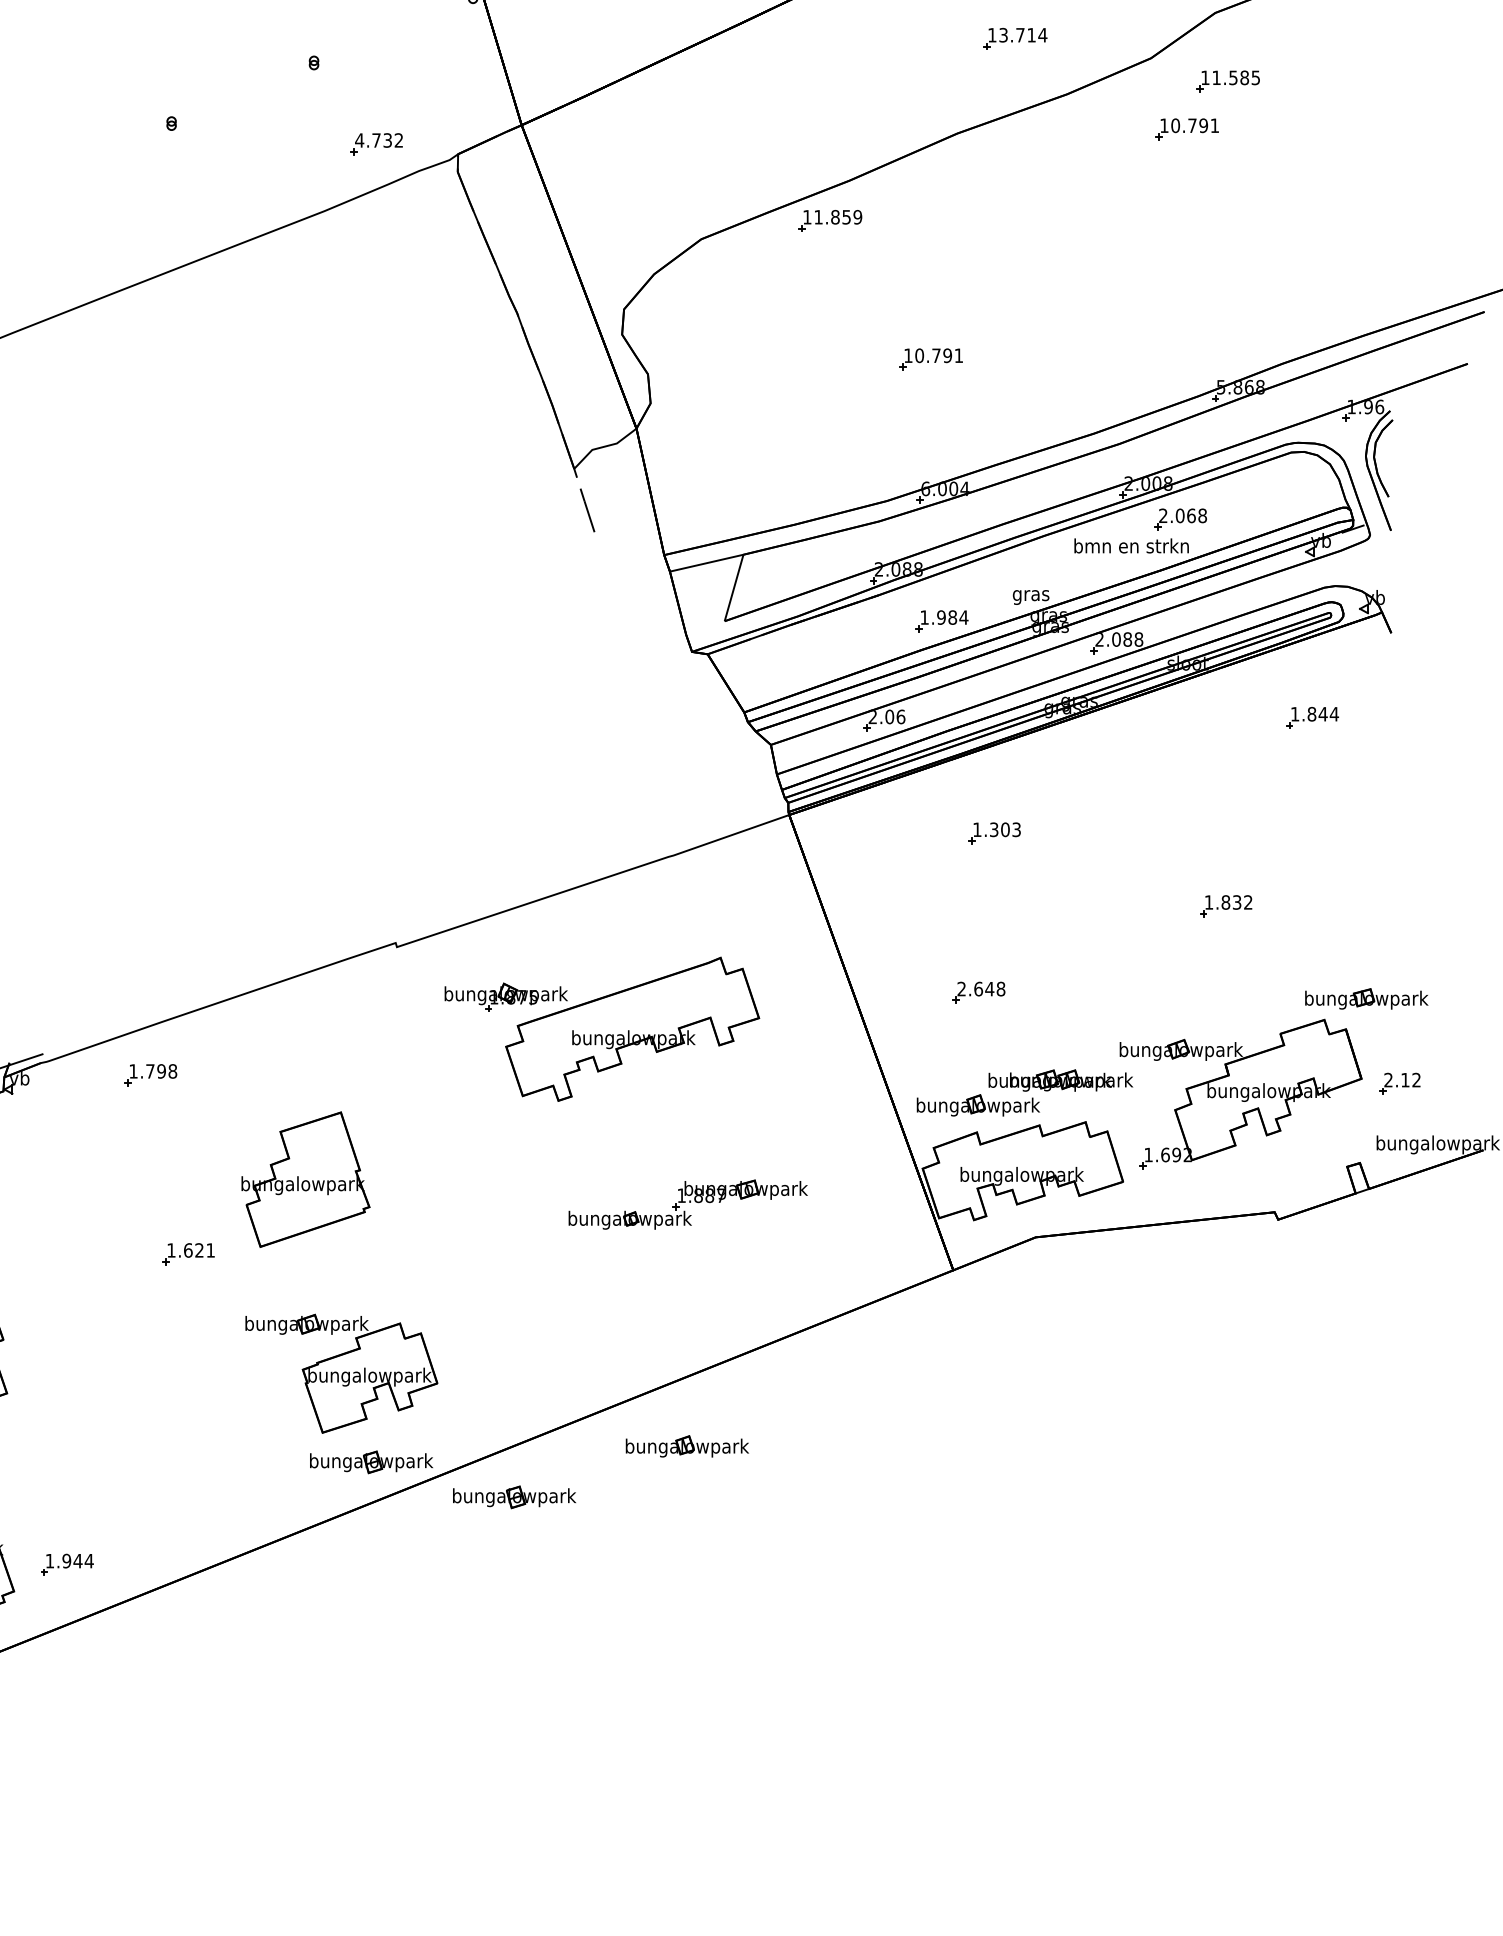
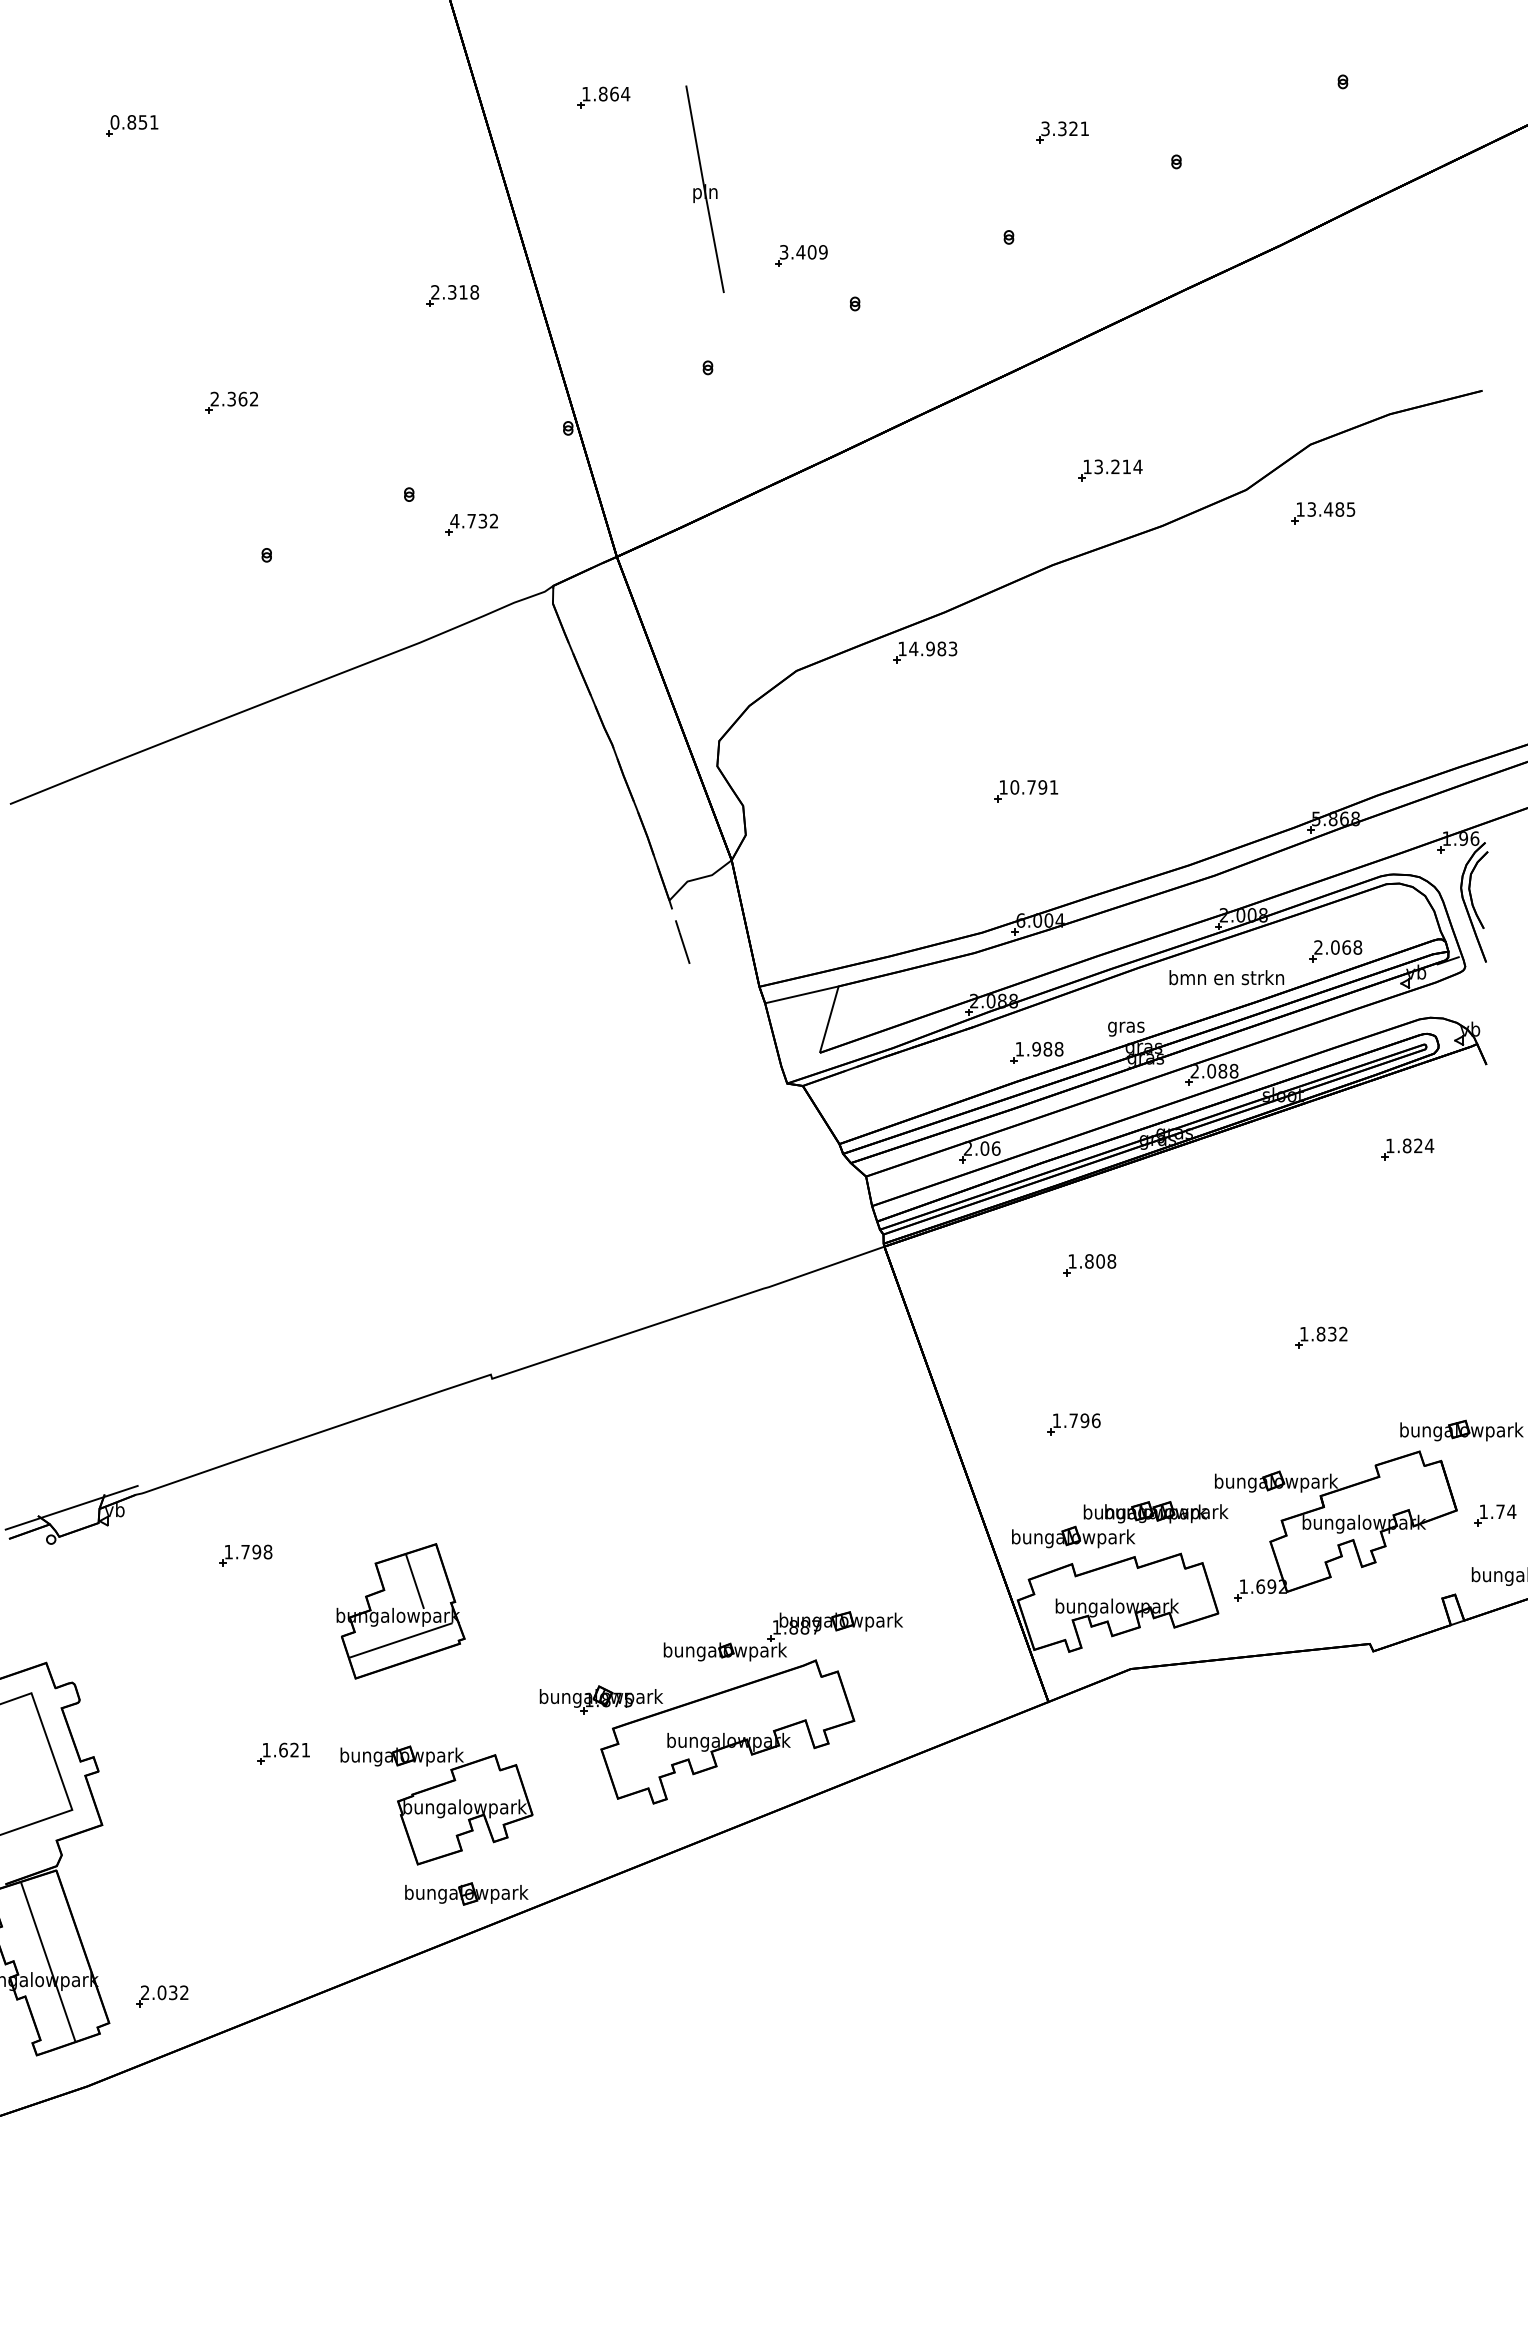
text: (1020, 34) -> (1115, 466), 13.714 -> 13.214
text: (1225, 77) -> (1320, 509), 11.585 -> 13.485
part: (1187, 129) -> (1282, 561), removed
part: (376, 143) -> (471, 524), moved
text: (838, 216) -> (933, 648), 11.859 -> 14.983
part: (1180, 519) -> (1335, 951), moved
text: (963, 616) -> (1058, 1048), 1.984 -> 1.988
text: (1322, 713) -> (1417, 1145), 1.844 -> 1.824
text: (1005, 829) -> (1100, 1261), 1.303 -> 1.808
text: (981, 988) -> (1076, 1420), 2.648 -> 1.796
part: (602, 1028) -> (697, 1731), moved
part: (150, 1074) -> (245, 1555), moved
text: (1402, 1079) -> (1497, 1511), 2.12 -> 1.74
line: (319, 1149) -> (414, 1581), added
line: (305, 1208) -> (400, 1640), added
part: (188, 1253) -> (283, 1753), moved
part: (687, 1445) -> (782, 1877), removed
part: (514, 1496) -> (609, 1928), removed
text: (70, 1560) -> (165, 1992), 1.944 -> 2.032

